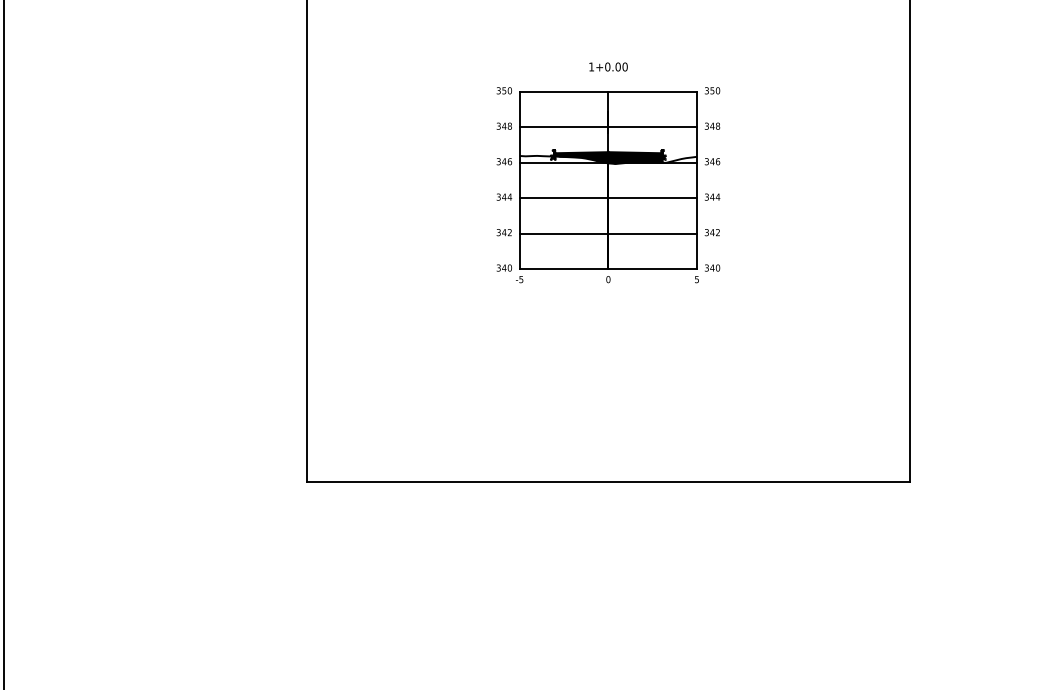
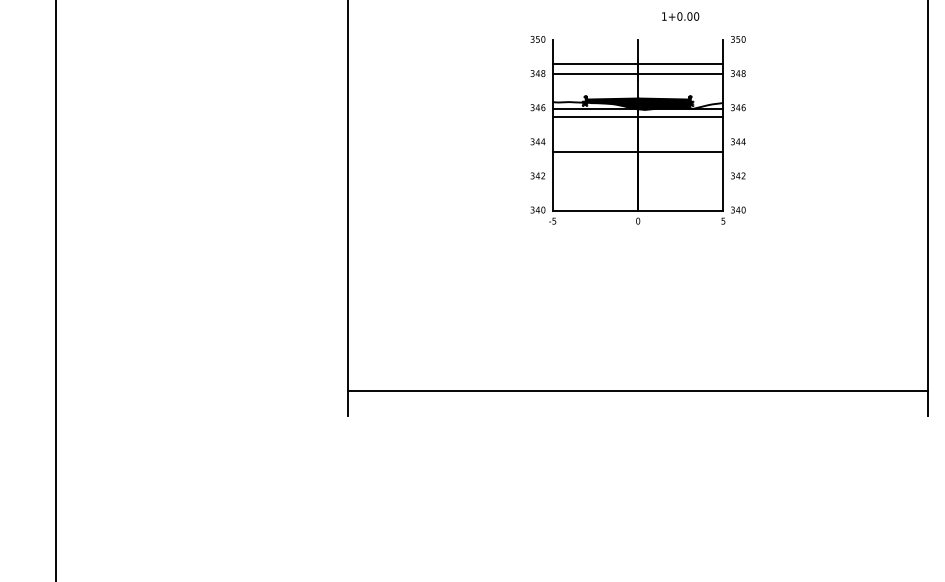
text: (608, 66) -> (680, 16), moved
line: (608, 91) -> (638, 64), moved
line: (608, 198) -> (638, 117), moved
line: (608, 233) -> (638, 151), moved
line: (608, 481) -> (638, 390), moved

